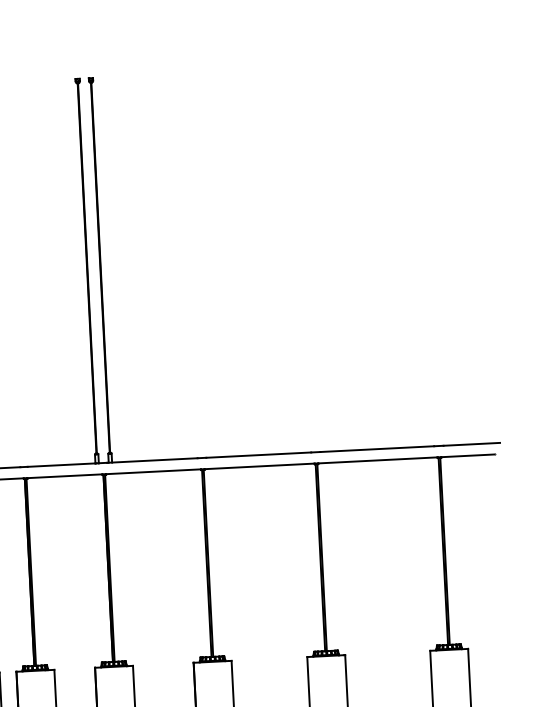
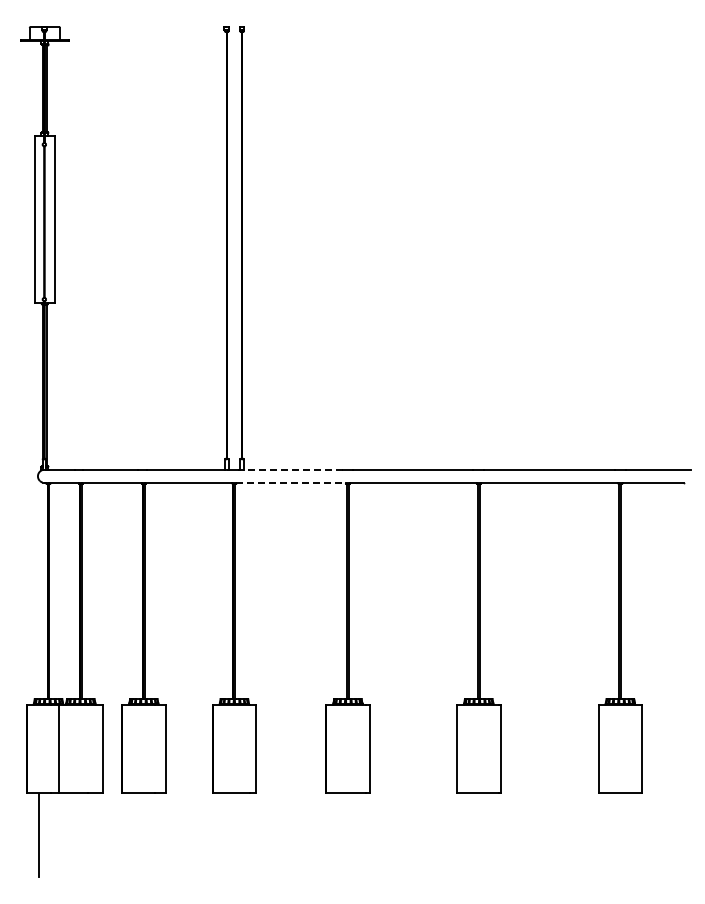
line: (151, 460) -> (289, 469), solid -> dashed
line: (152, 471) -> (290, 482), solid -> dashed

